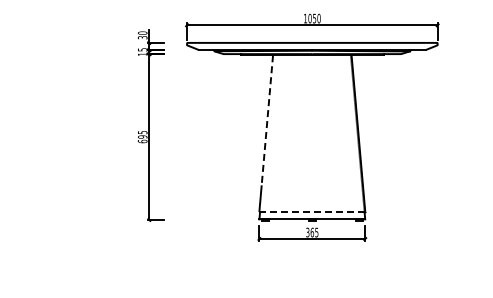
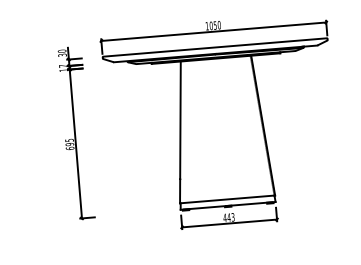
text: (142, 49) -> (63, 65), 15 -> 17
line: (267, 120) -> (180, 120), dashed -> solid
line: (312, 212) -> (227, 199), dashed -> solid
text: (312, 232) -> (229, 217), 365 -> 443

